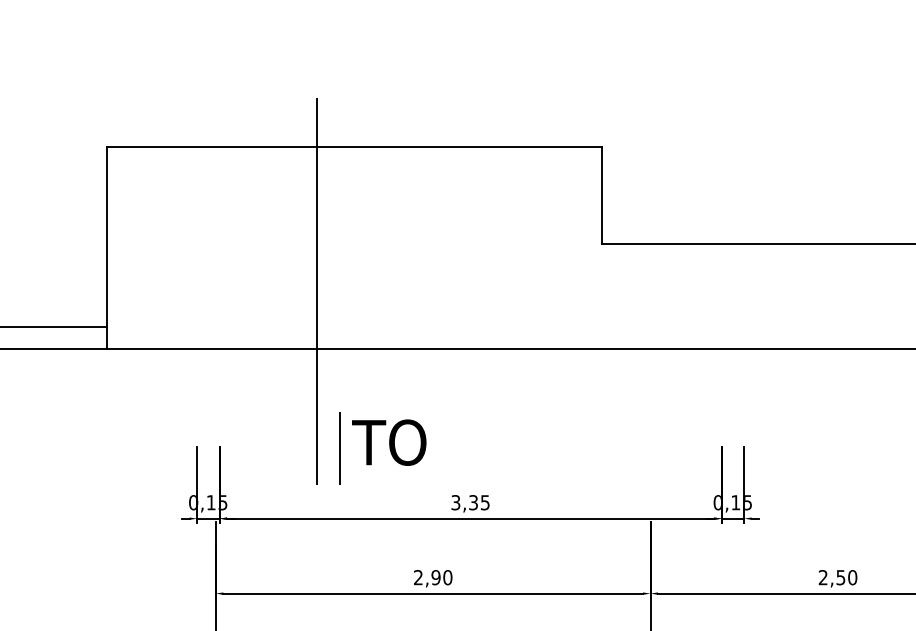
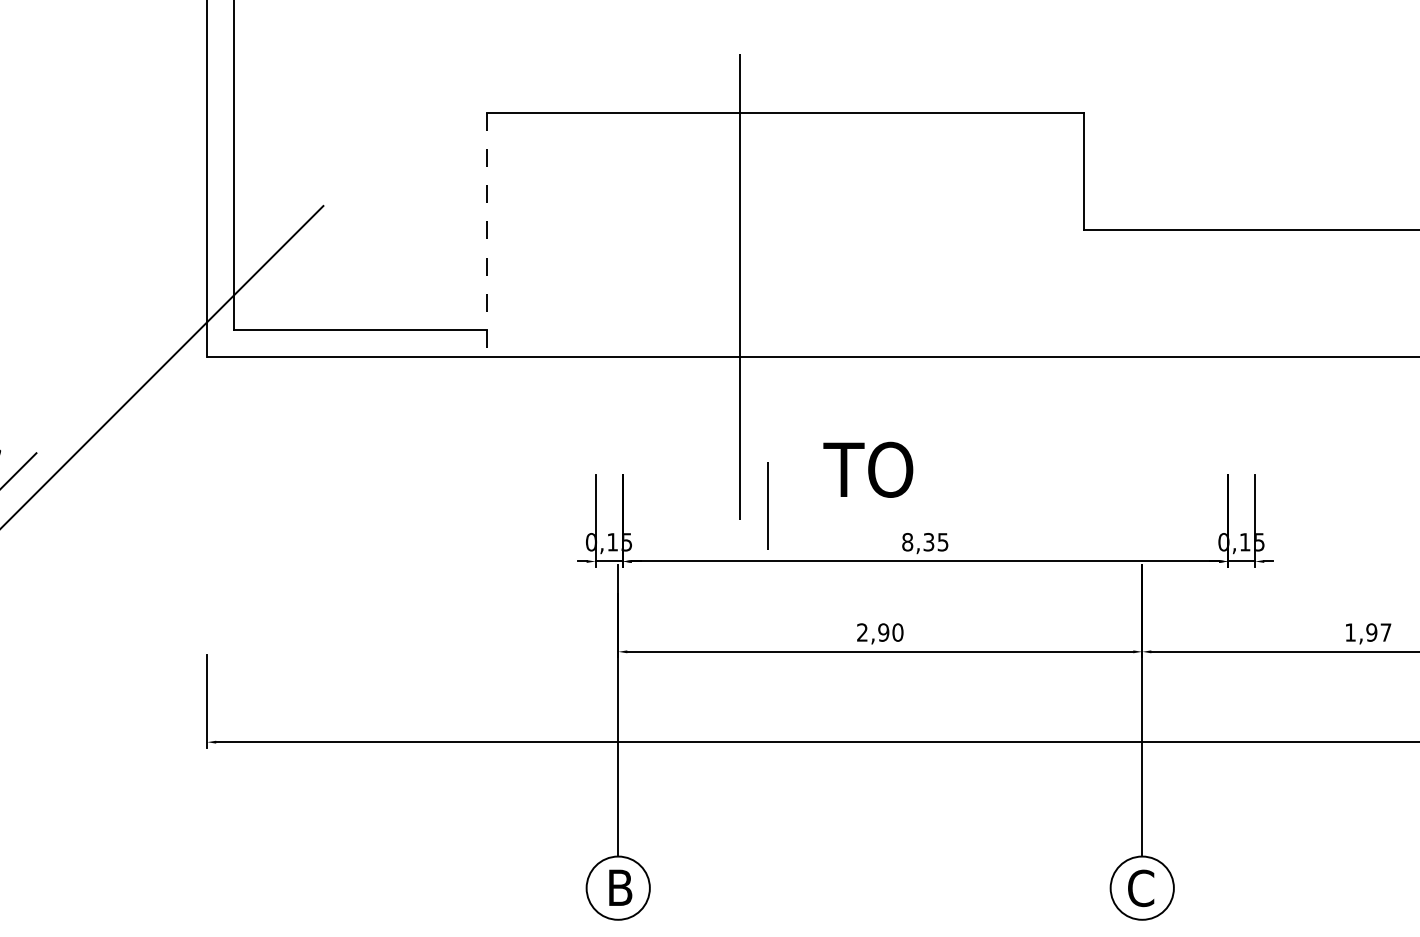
line: (106, 247) -> (486, 234), solid -> dashed
text: (389, 442) -> (868, 469), moved
line: (339, 447) -> (767, 505), moved
text: (455, 502) -> (907, 542), 3,35 -> 8,35
text: (838, 577) -> (1368, 632), 2,50 -> 1,97

